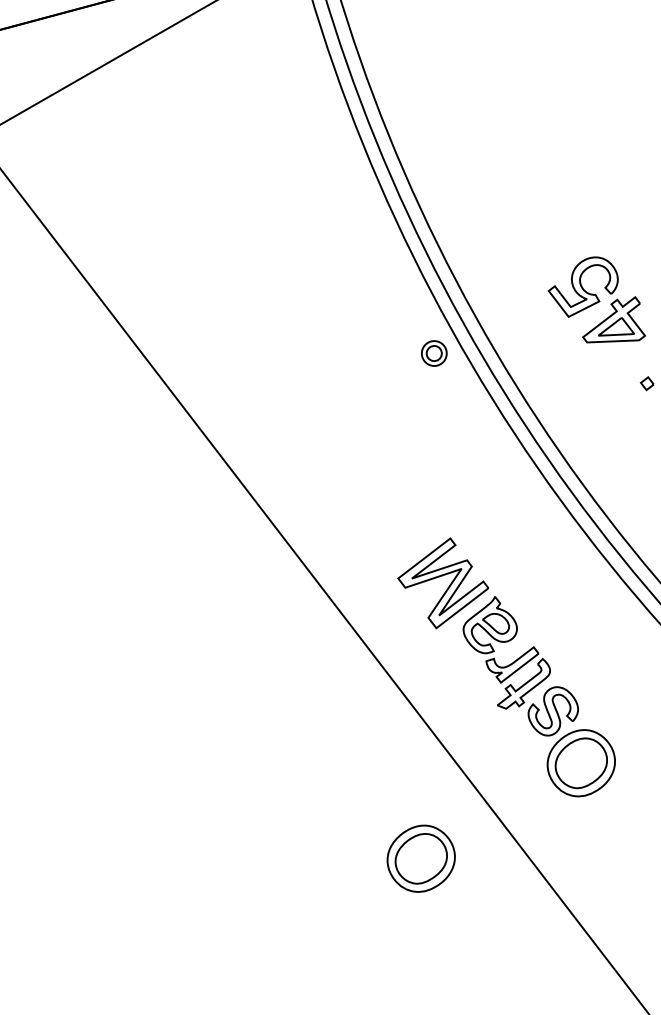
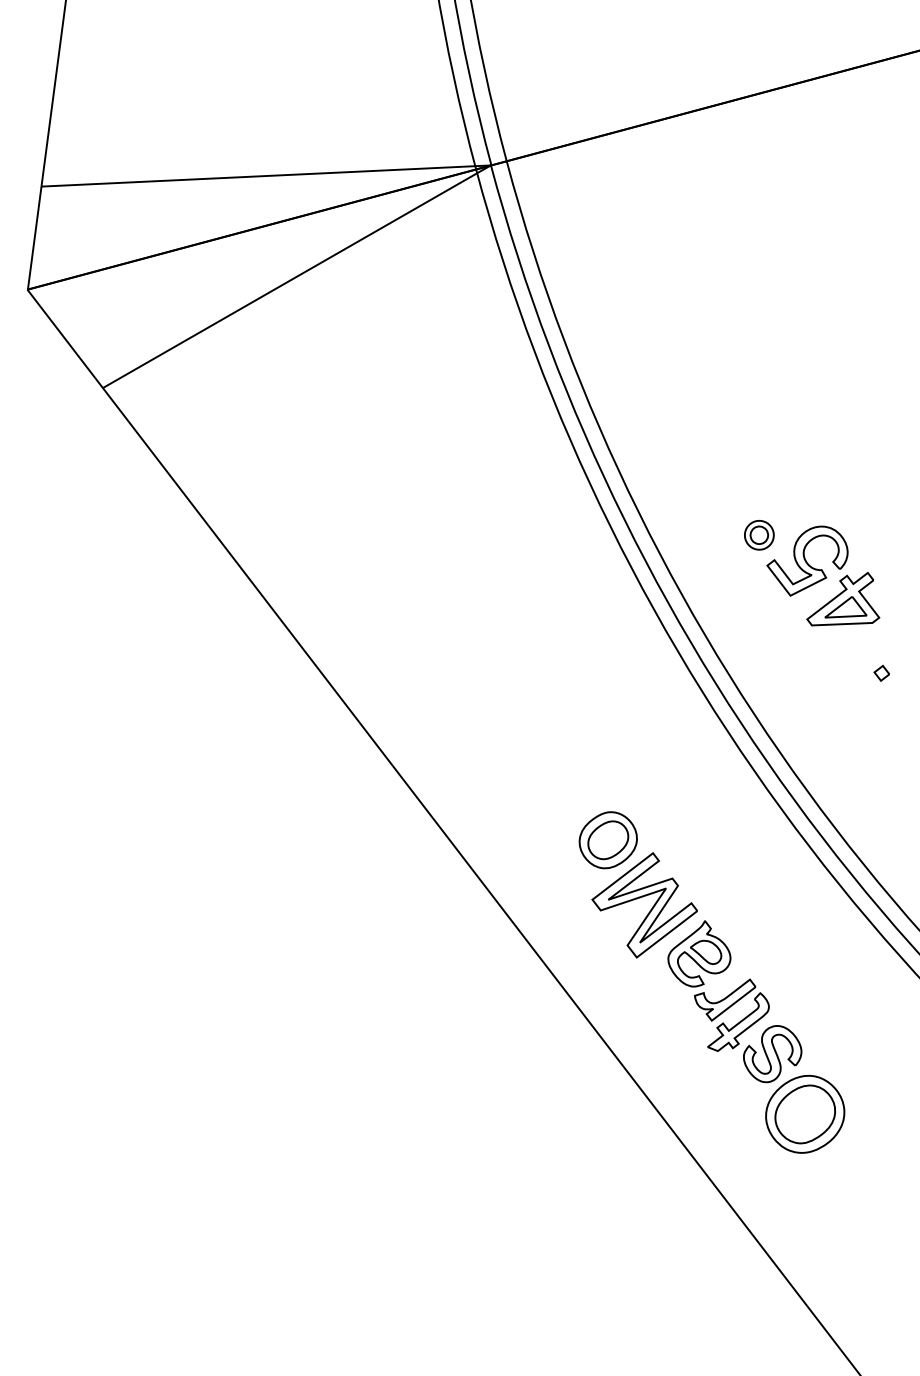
part: (434, 353) -> (759, 535), moved
part: (411, 527) -> (607, 840), added
part: (421, 858) -> (619, 1224), removed

